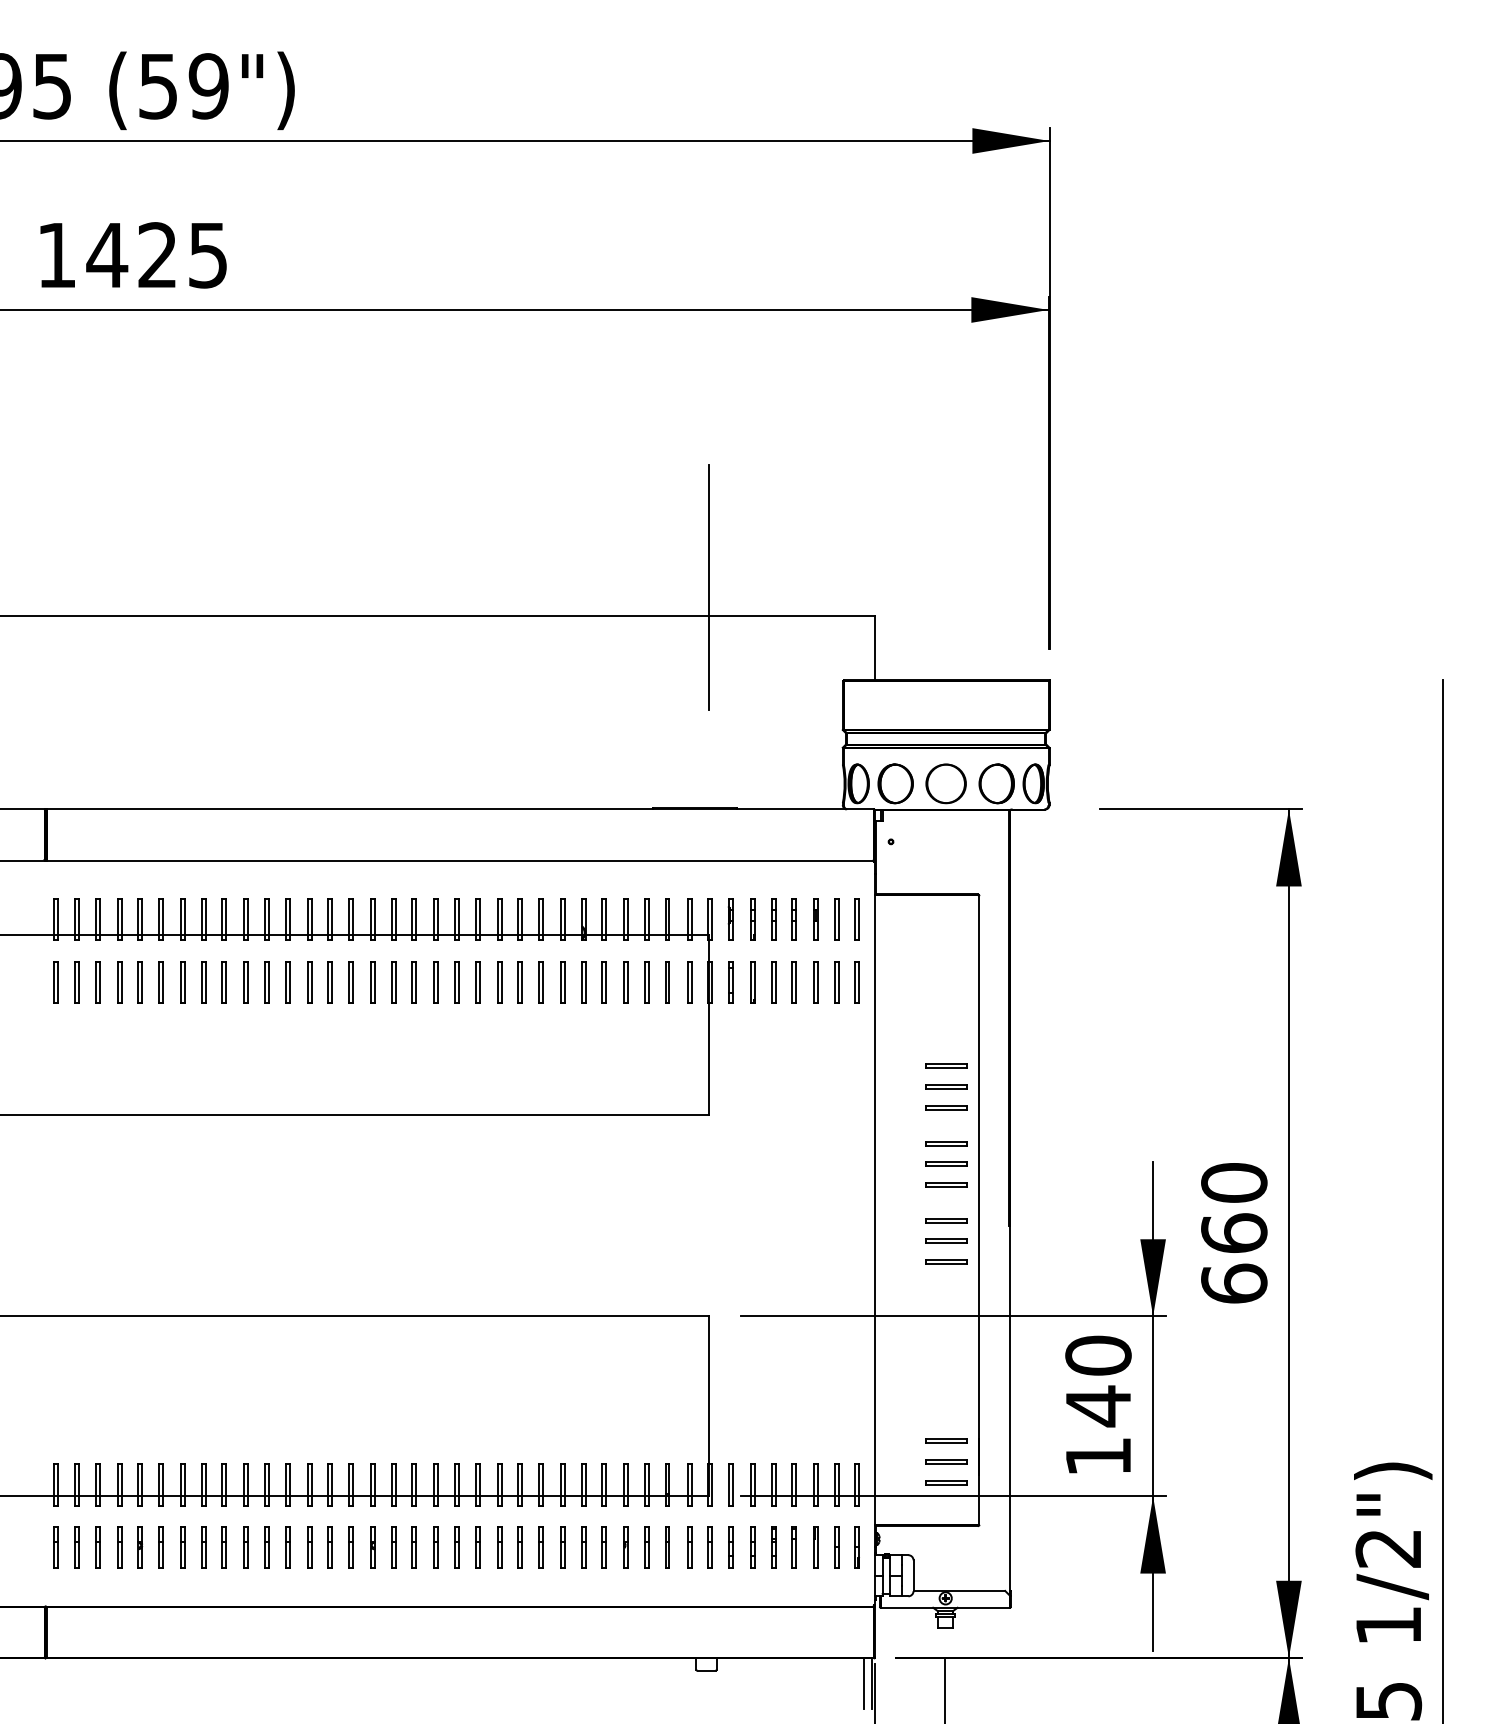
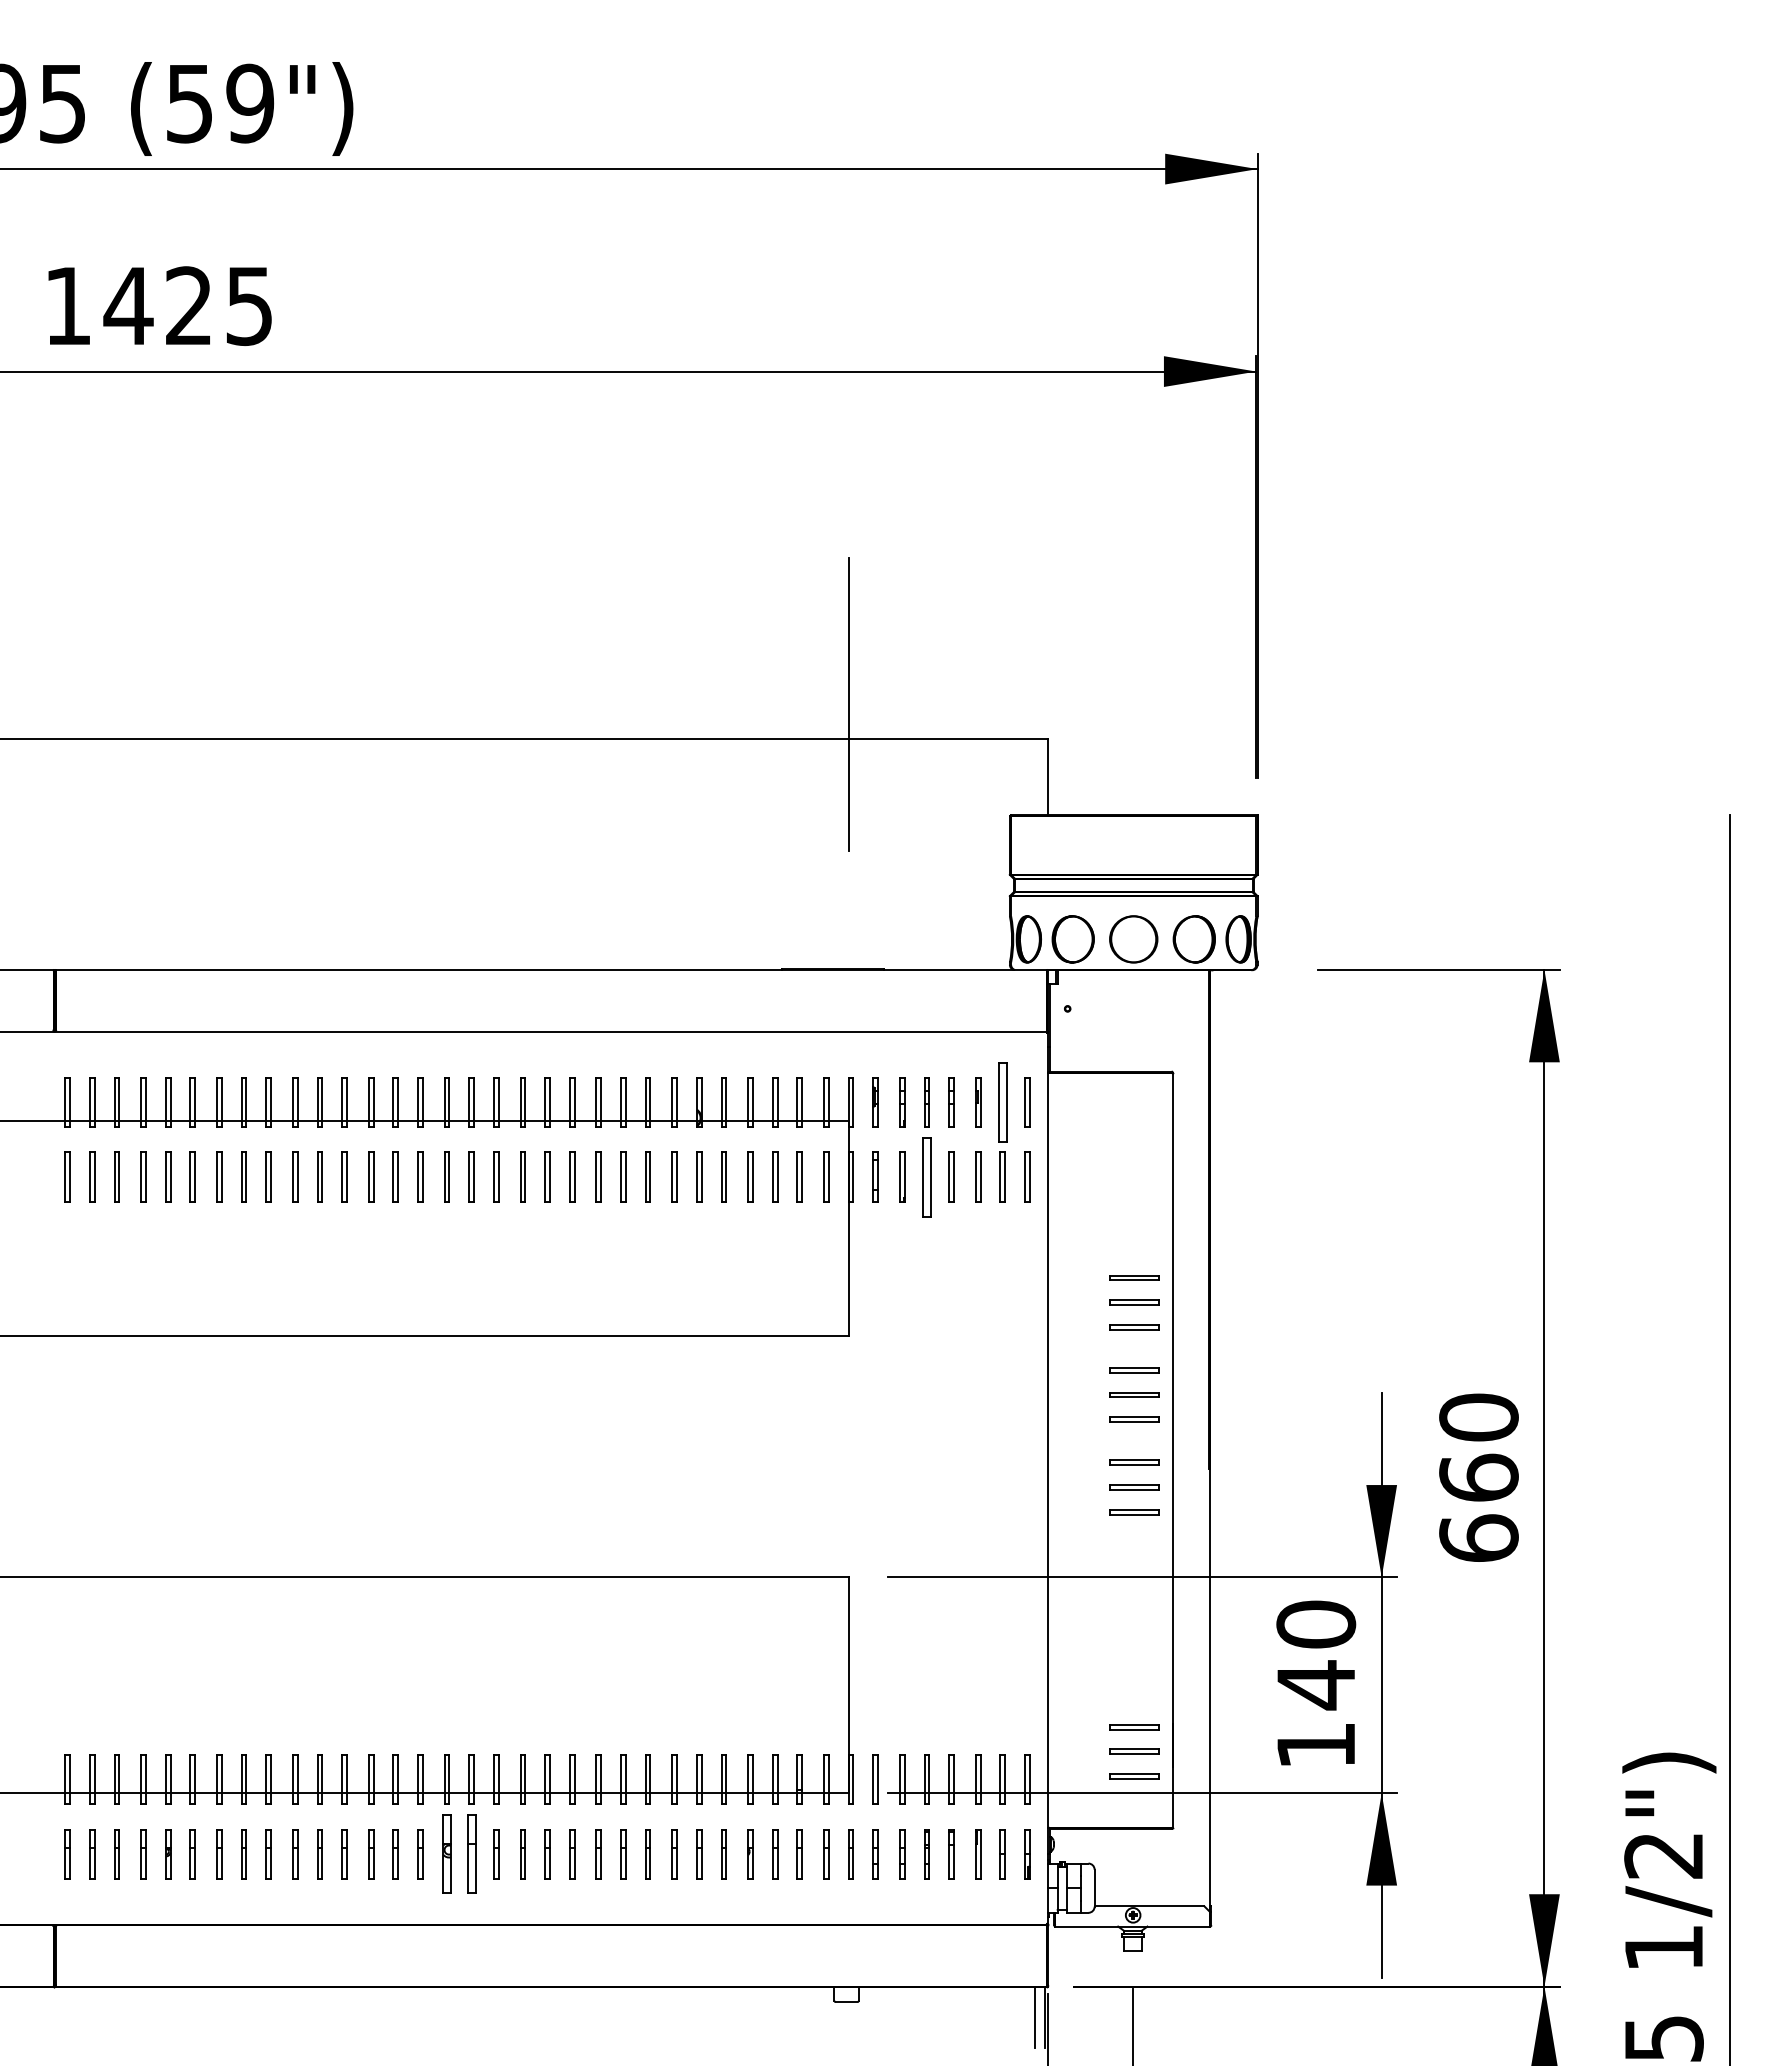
part: (836, 920) -> (1002, 1102), size x1.6
part: (773, 981) -> (926, 1176), size x1.6
part: (372, 1547) -> (446, 1854), size x1.6
part: (393, 1547) -> (471, 1854), size x1.6

